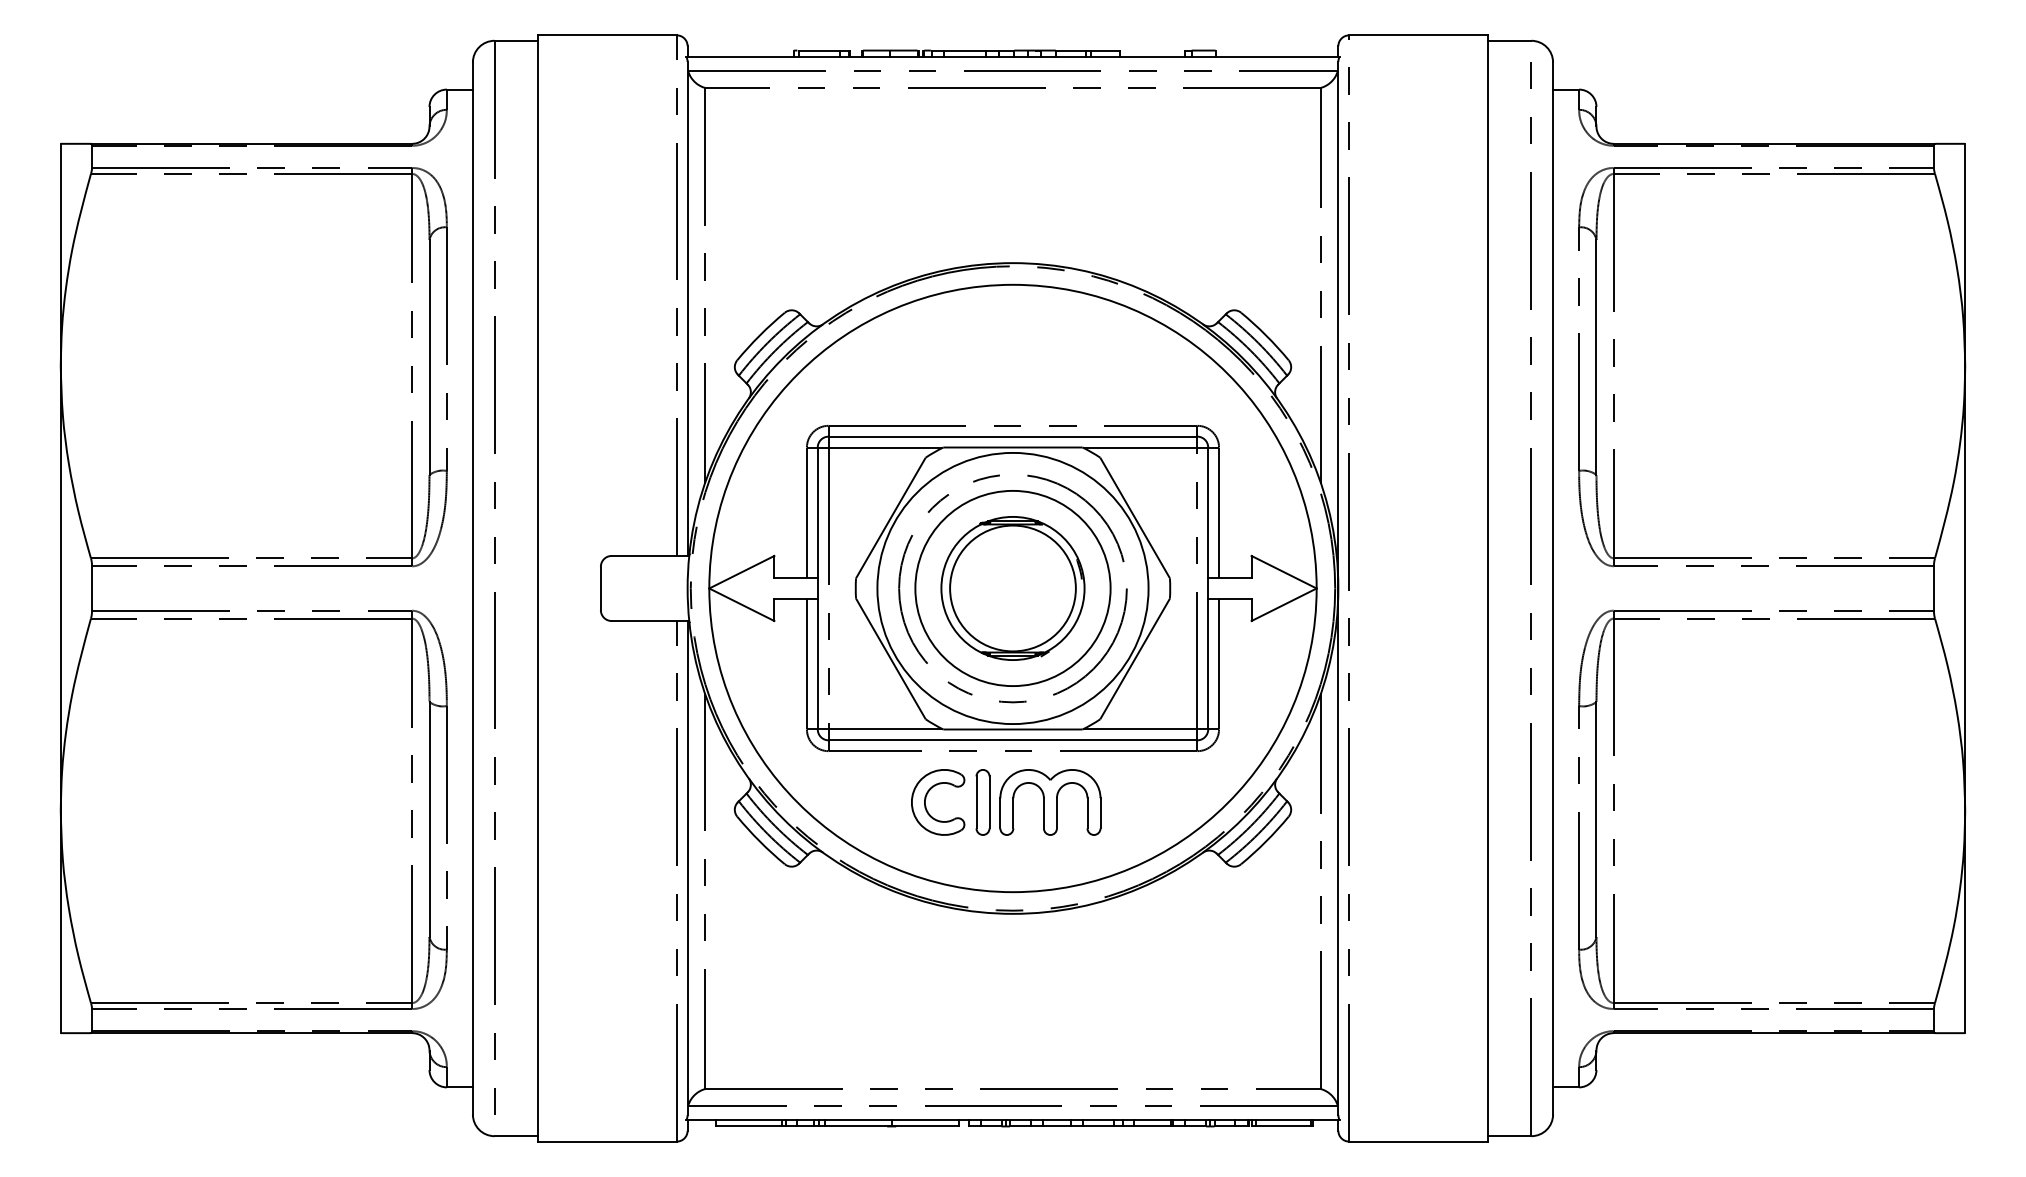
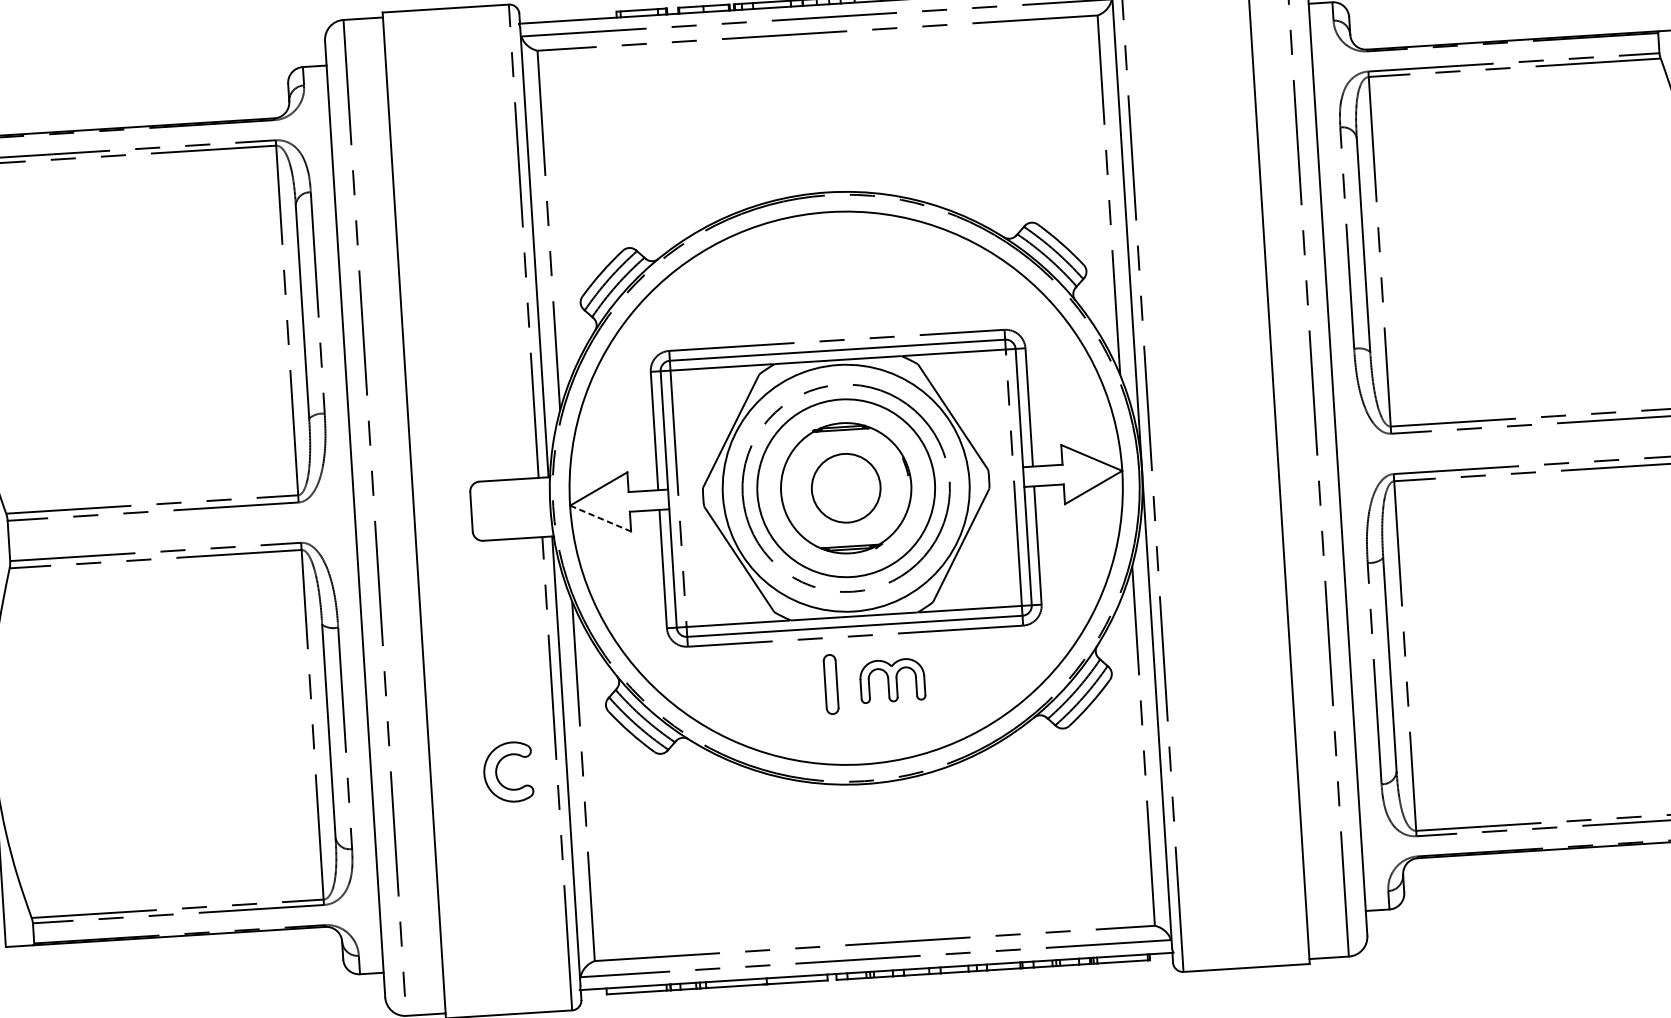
circle: (1012, 588) -> (845, 488), size x0.6
line: (742, 604) -> (601, 518), solid -> dashed
part: (1050, 802) -> (892, 680), size x0.7
part: (926, 805) -> (497, 775), moved

